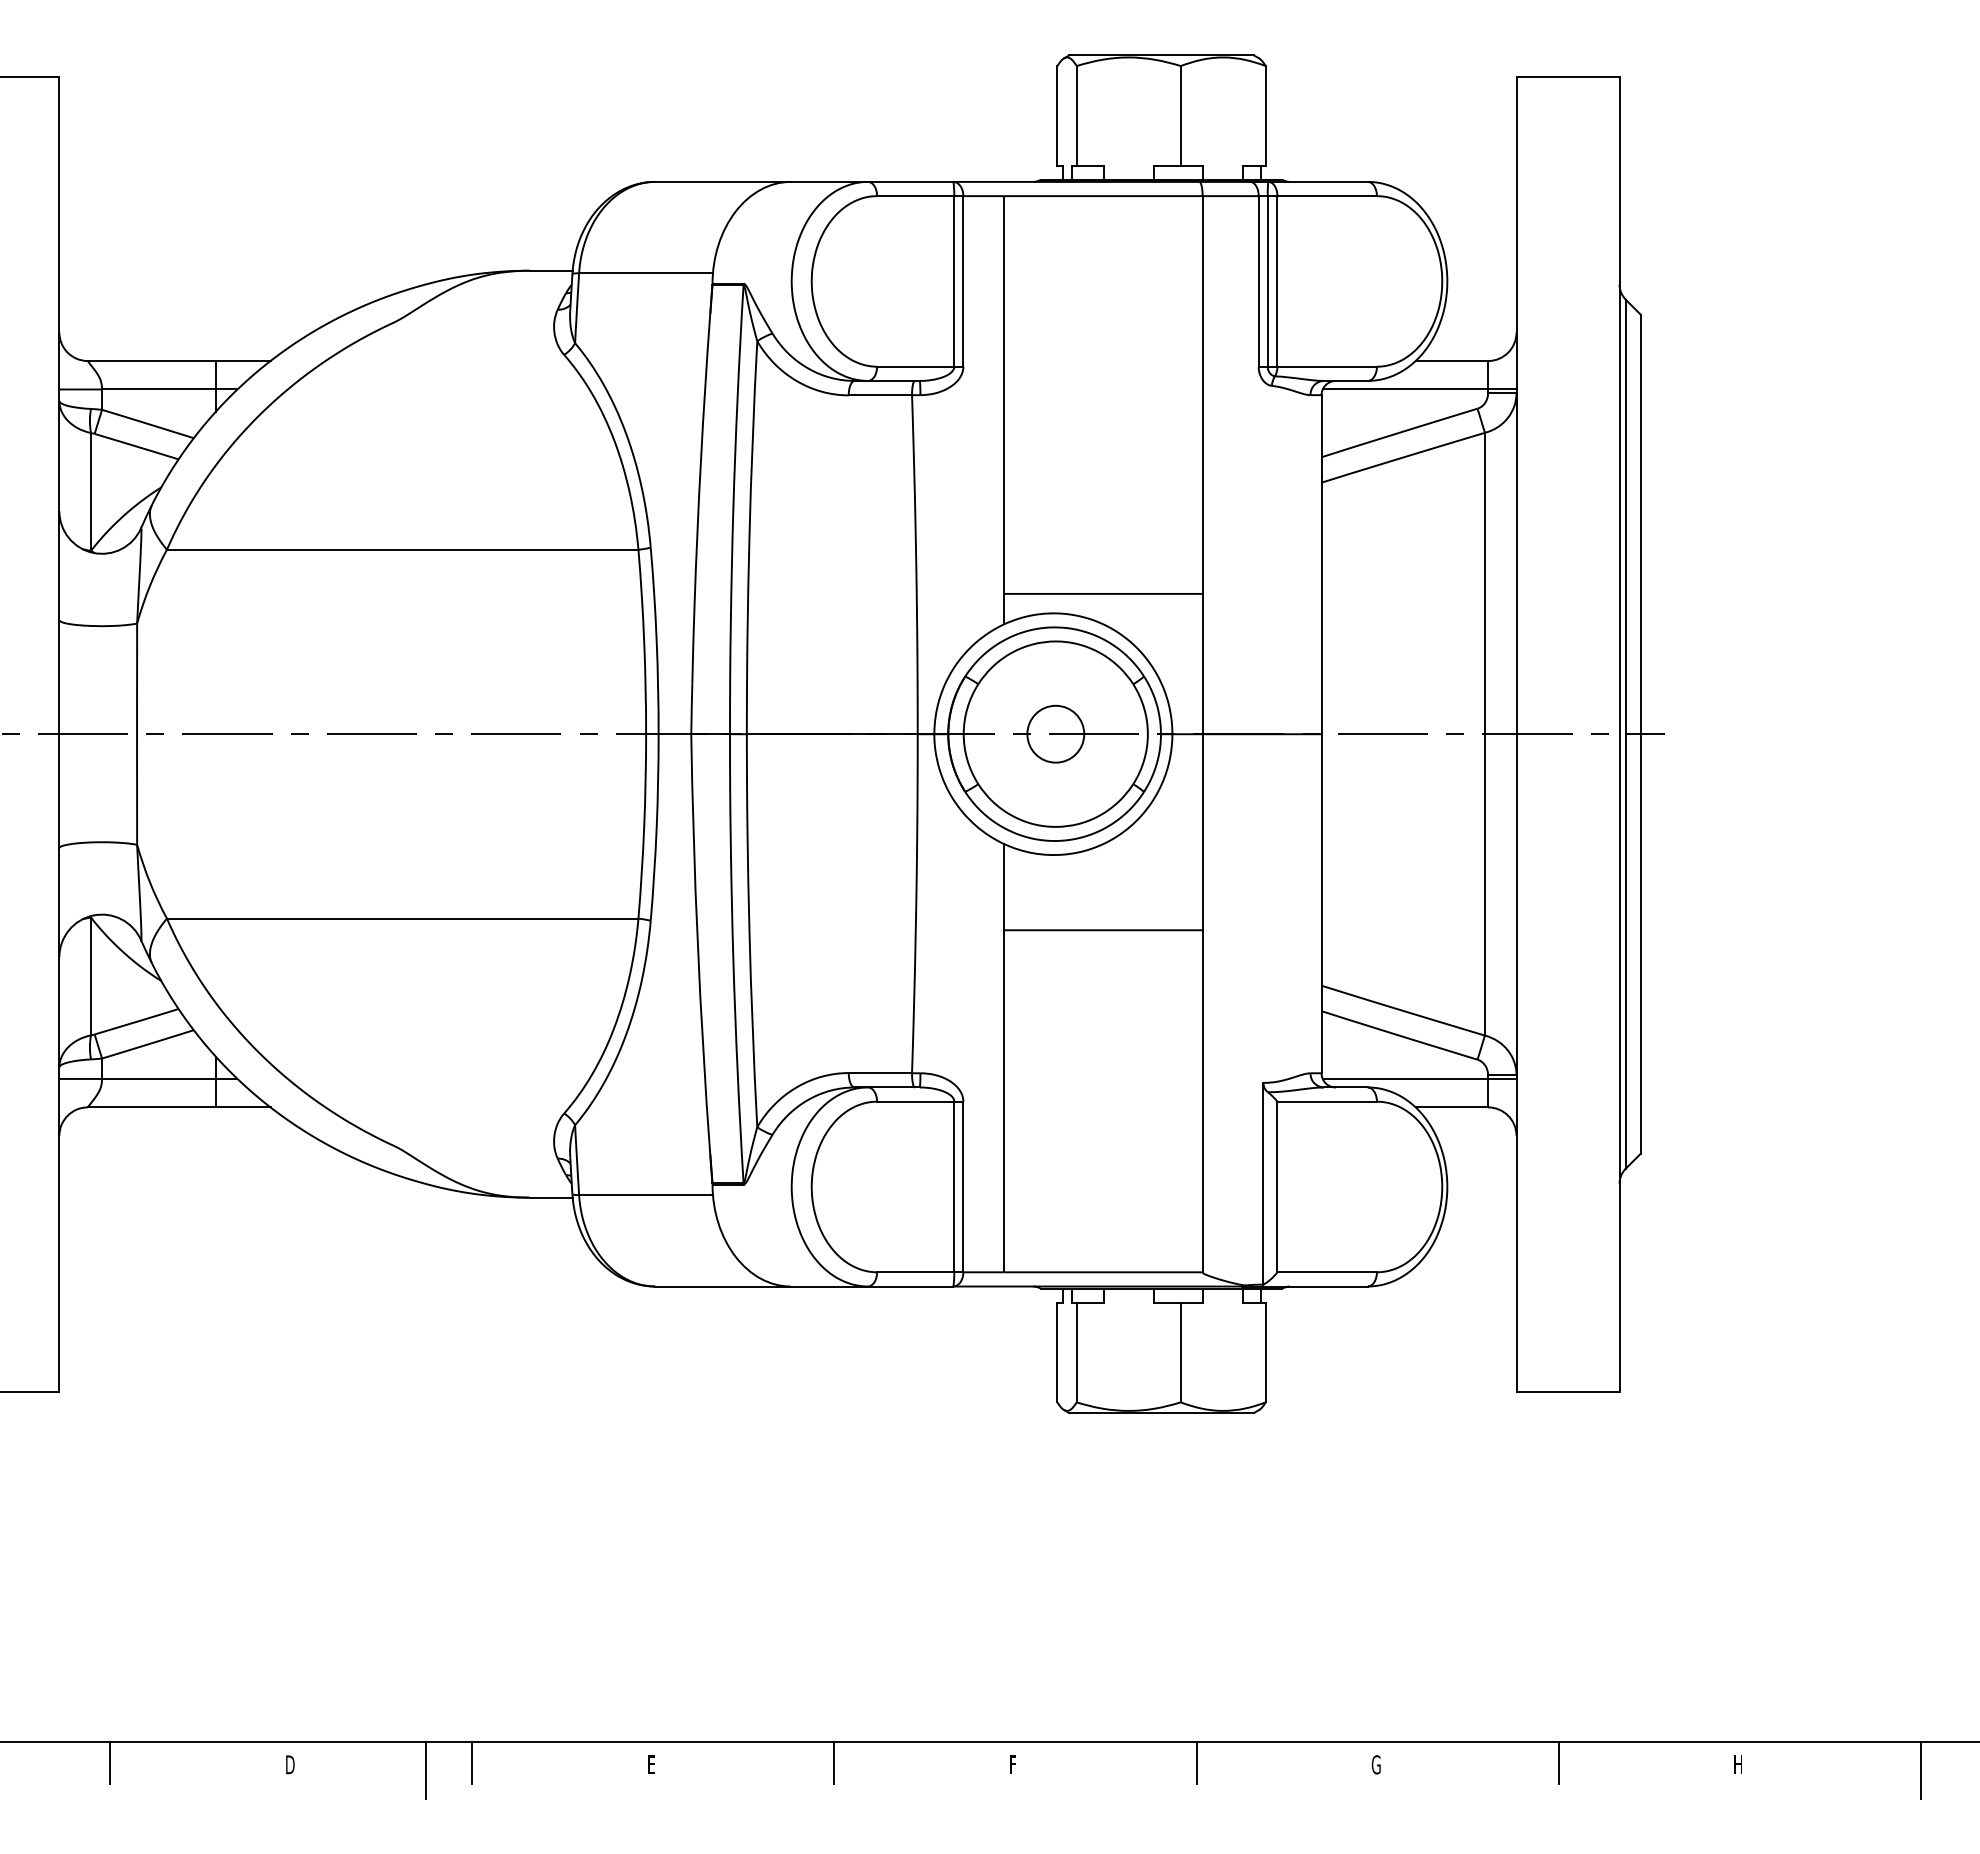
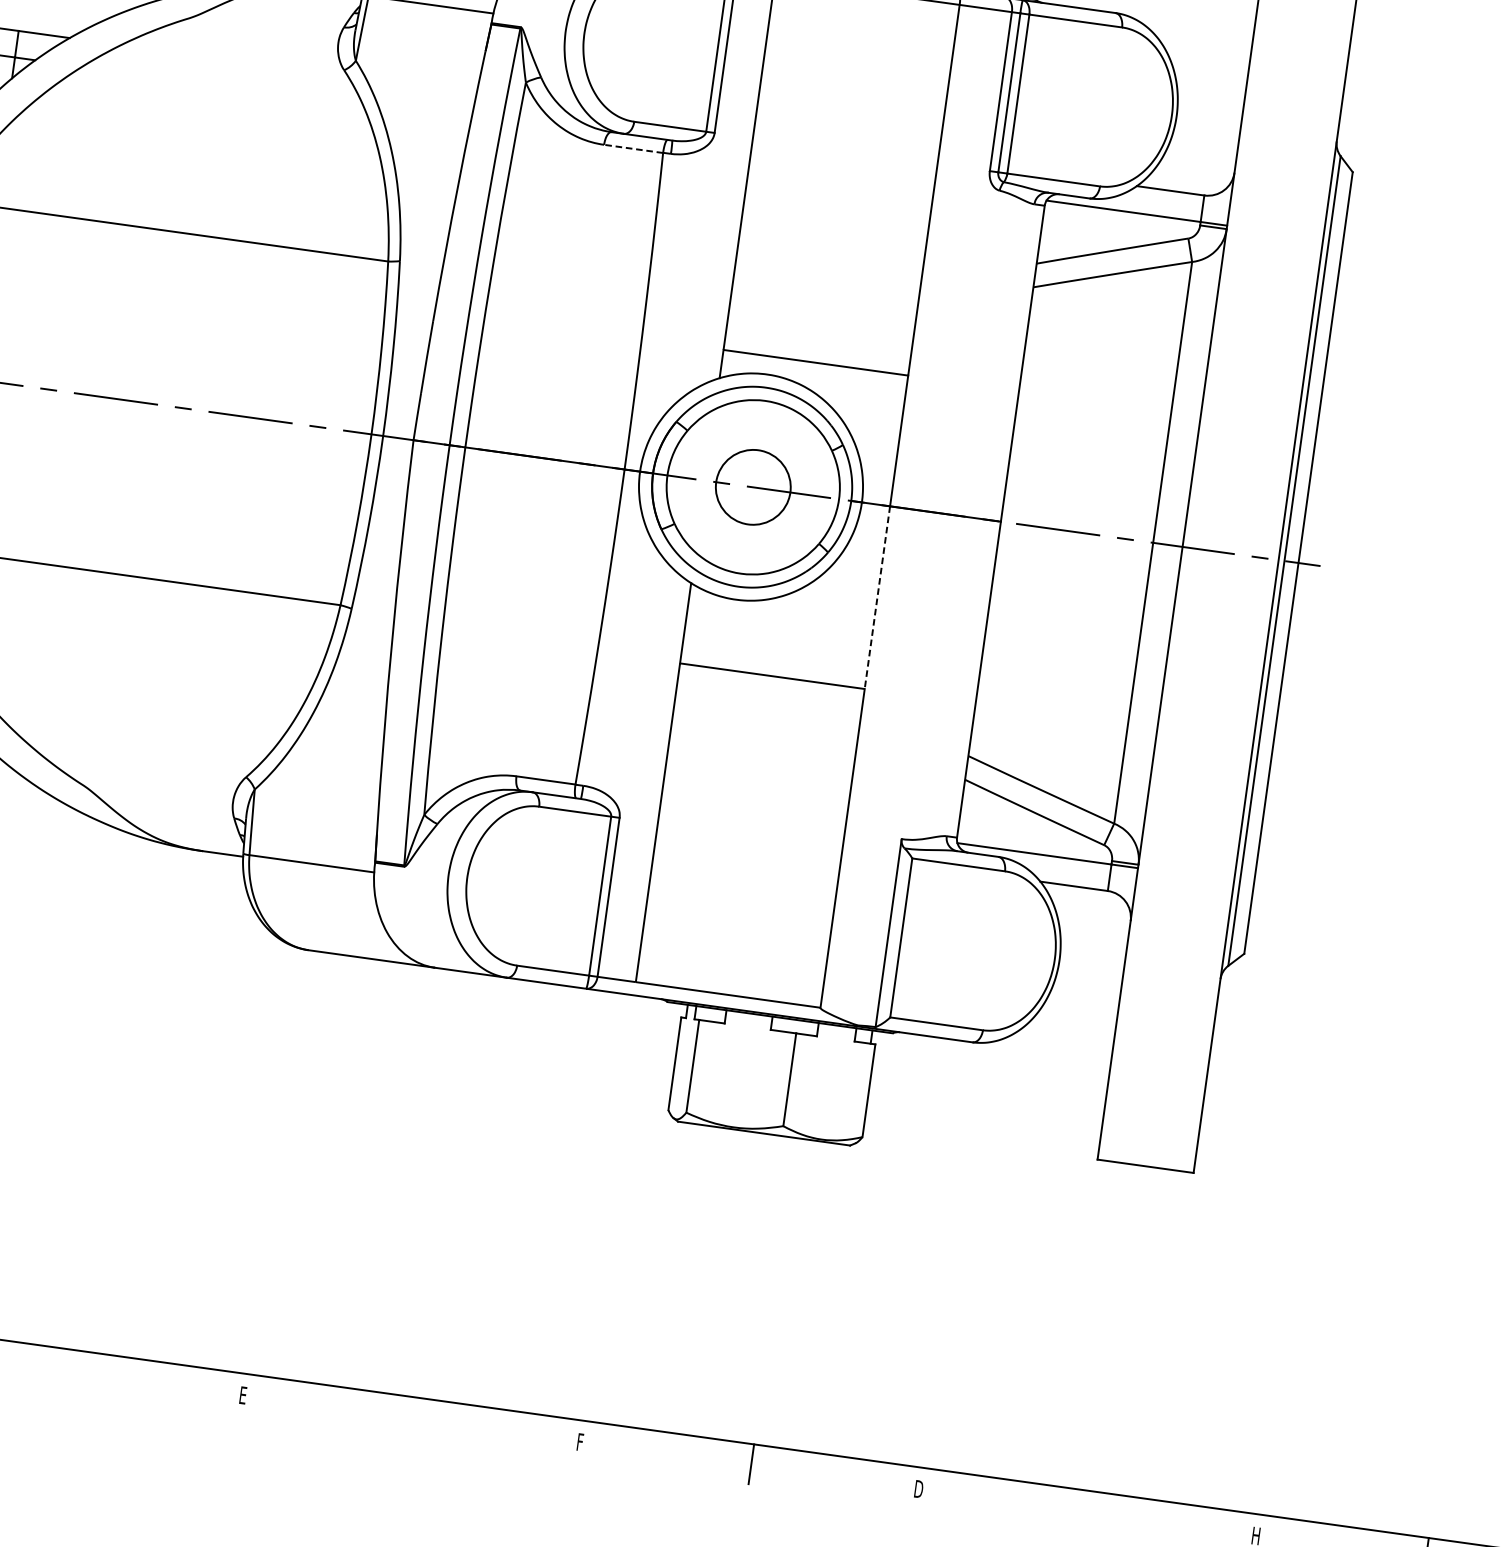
line: (880, 395) -> (633, 149), solid -> dashed
circle: (1055, 733) -> (753, 486), size x1.4
line: (1202, 832) -> (877, 597), solid -> dashed
line: (472, 1762) -> (76, 1370), removed
line: (834, 1762) -> (414, 1416), removed
line: (1558, 1762) -> (1088, 1510), removed
text: (1375, 1764) -> (917, 1488), G -> D
line: (426, 1769) -> (32, 1370), removed

